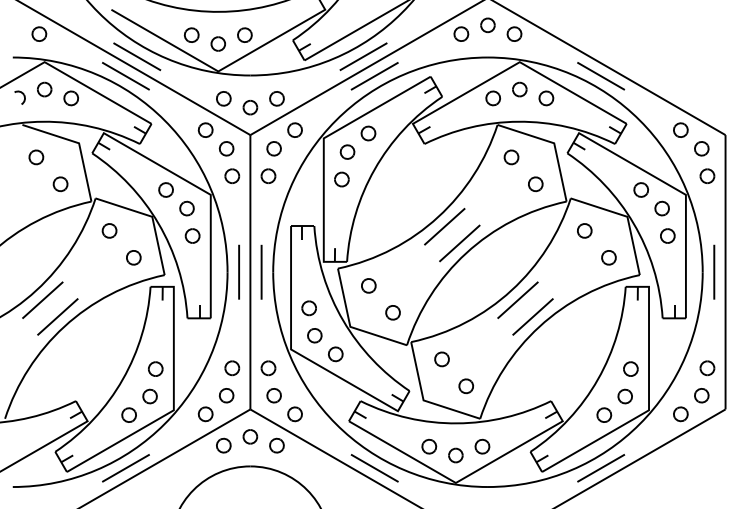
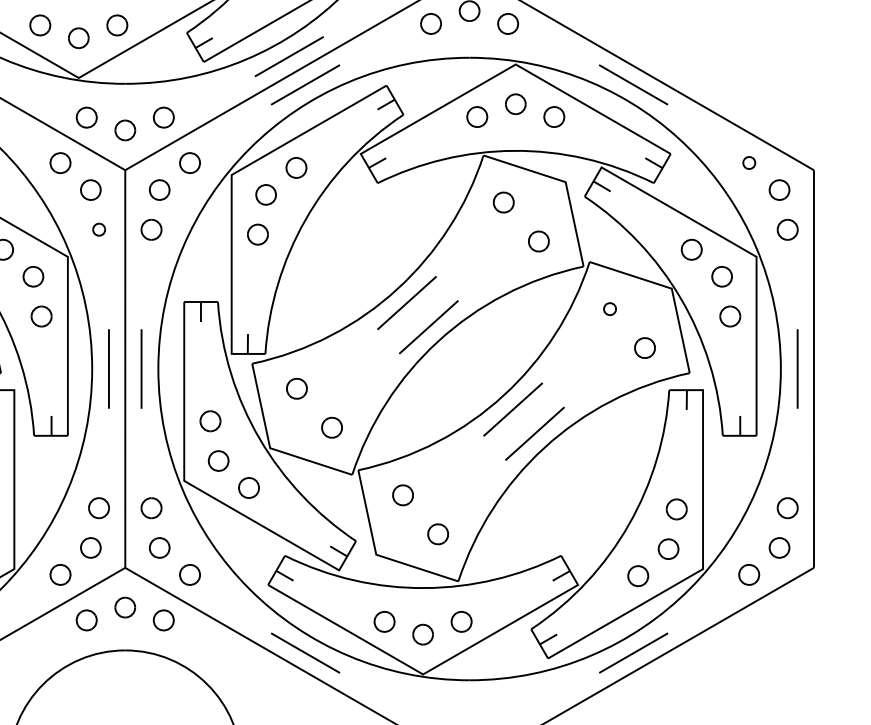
part: (680, 129) -> (748, 162), size x0.6
part: (232, 175) -> (99, 228), size x0.6
part: (584, 230) -> (609, 308), size x0.6

